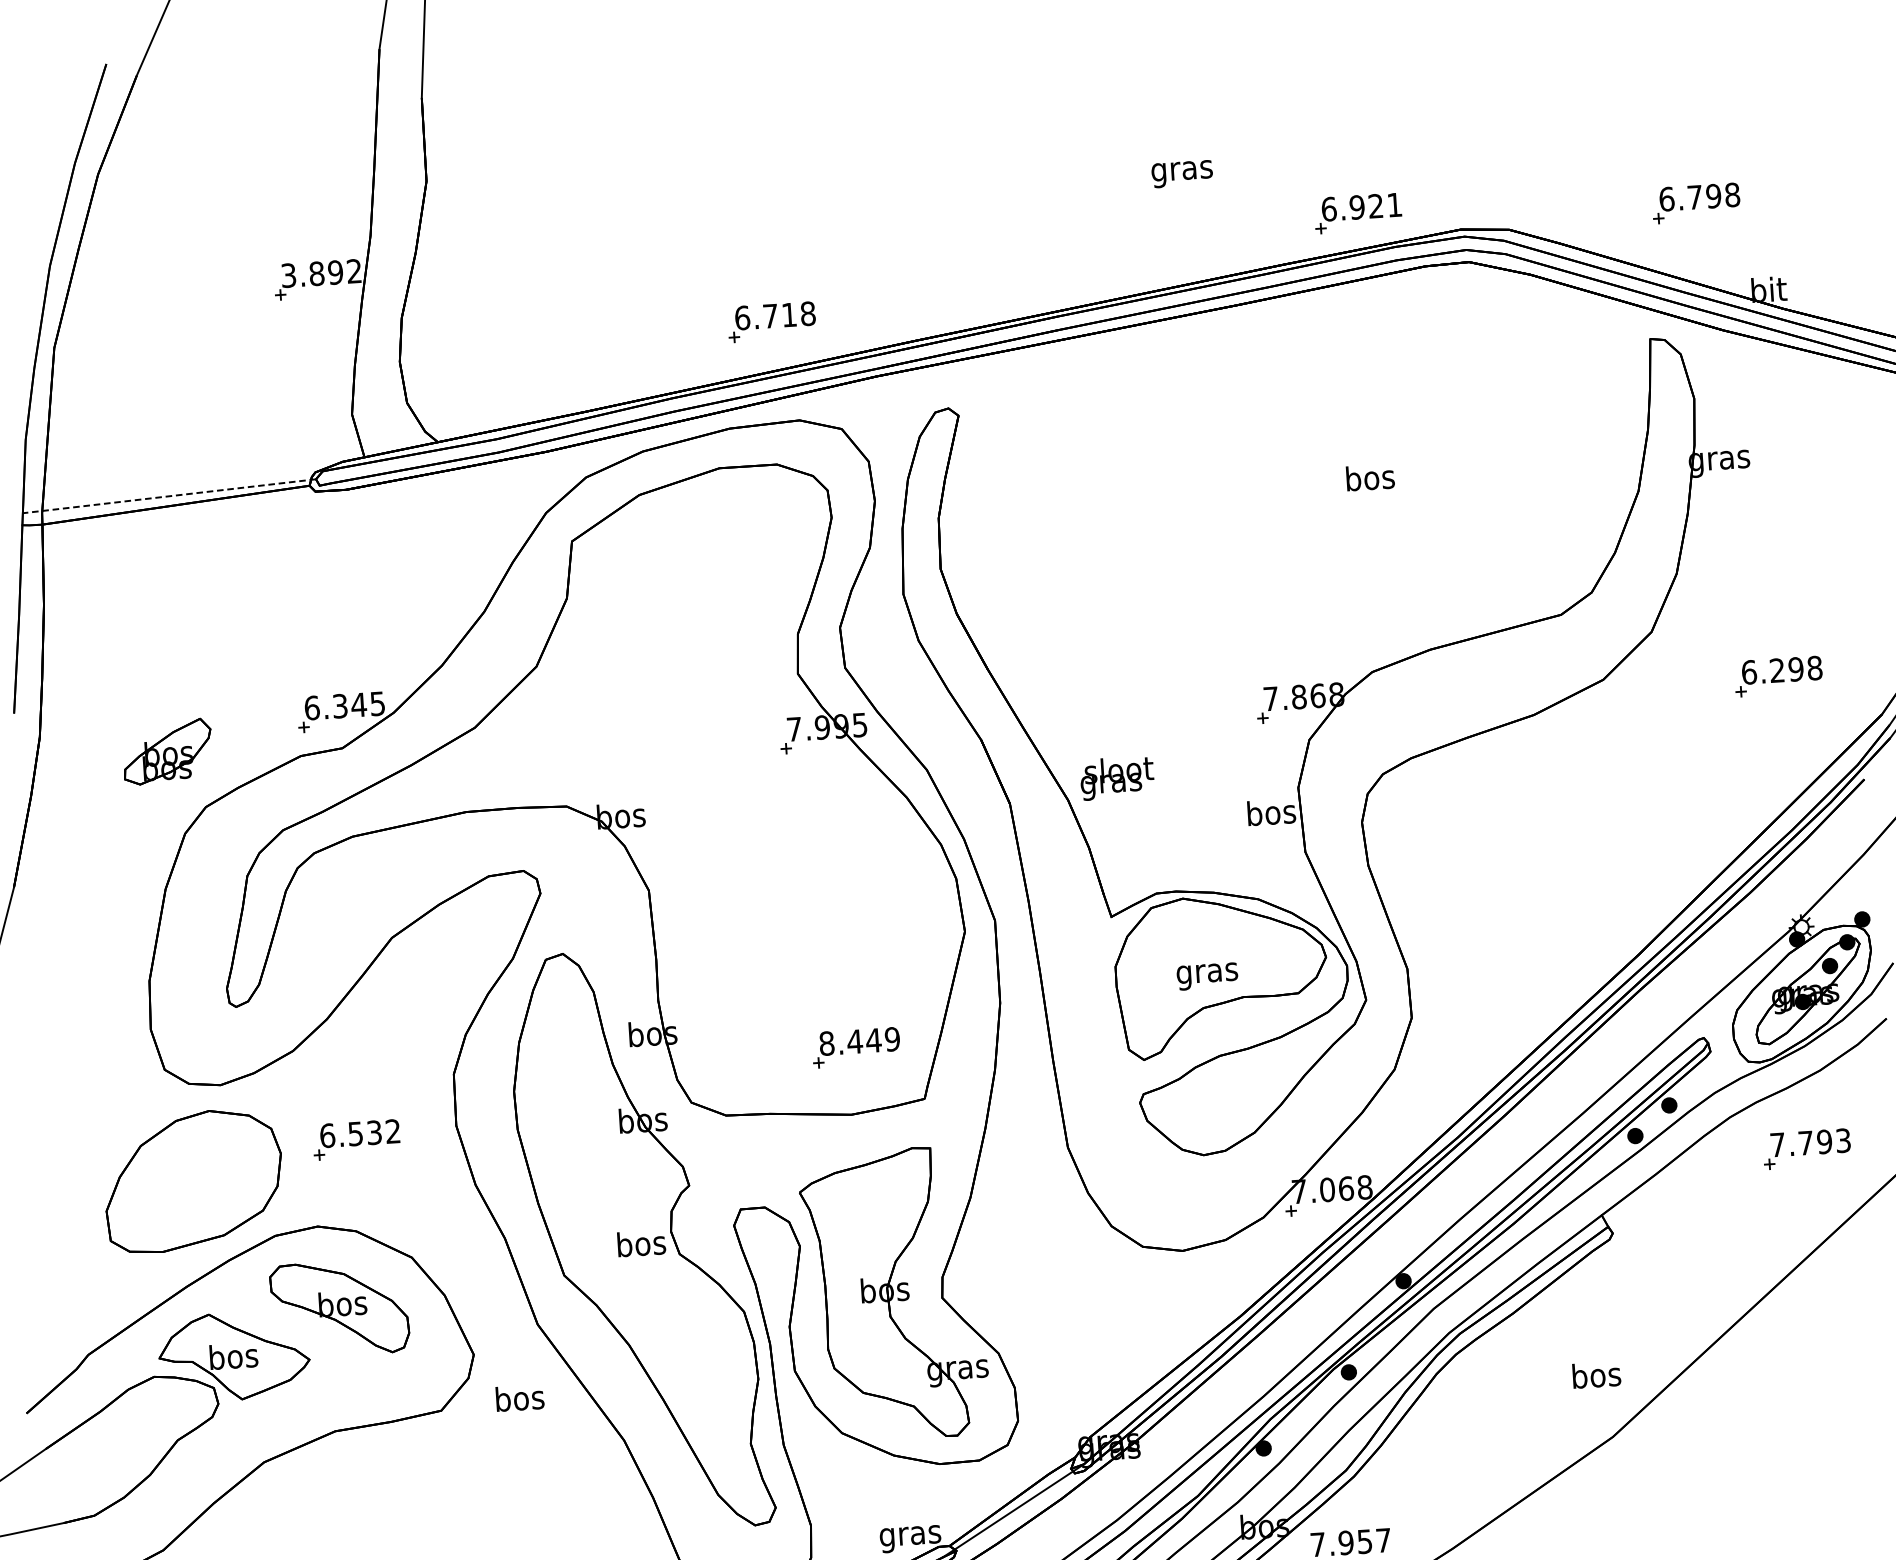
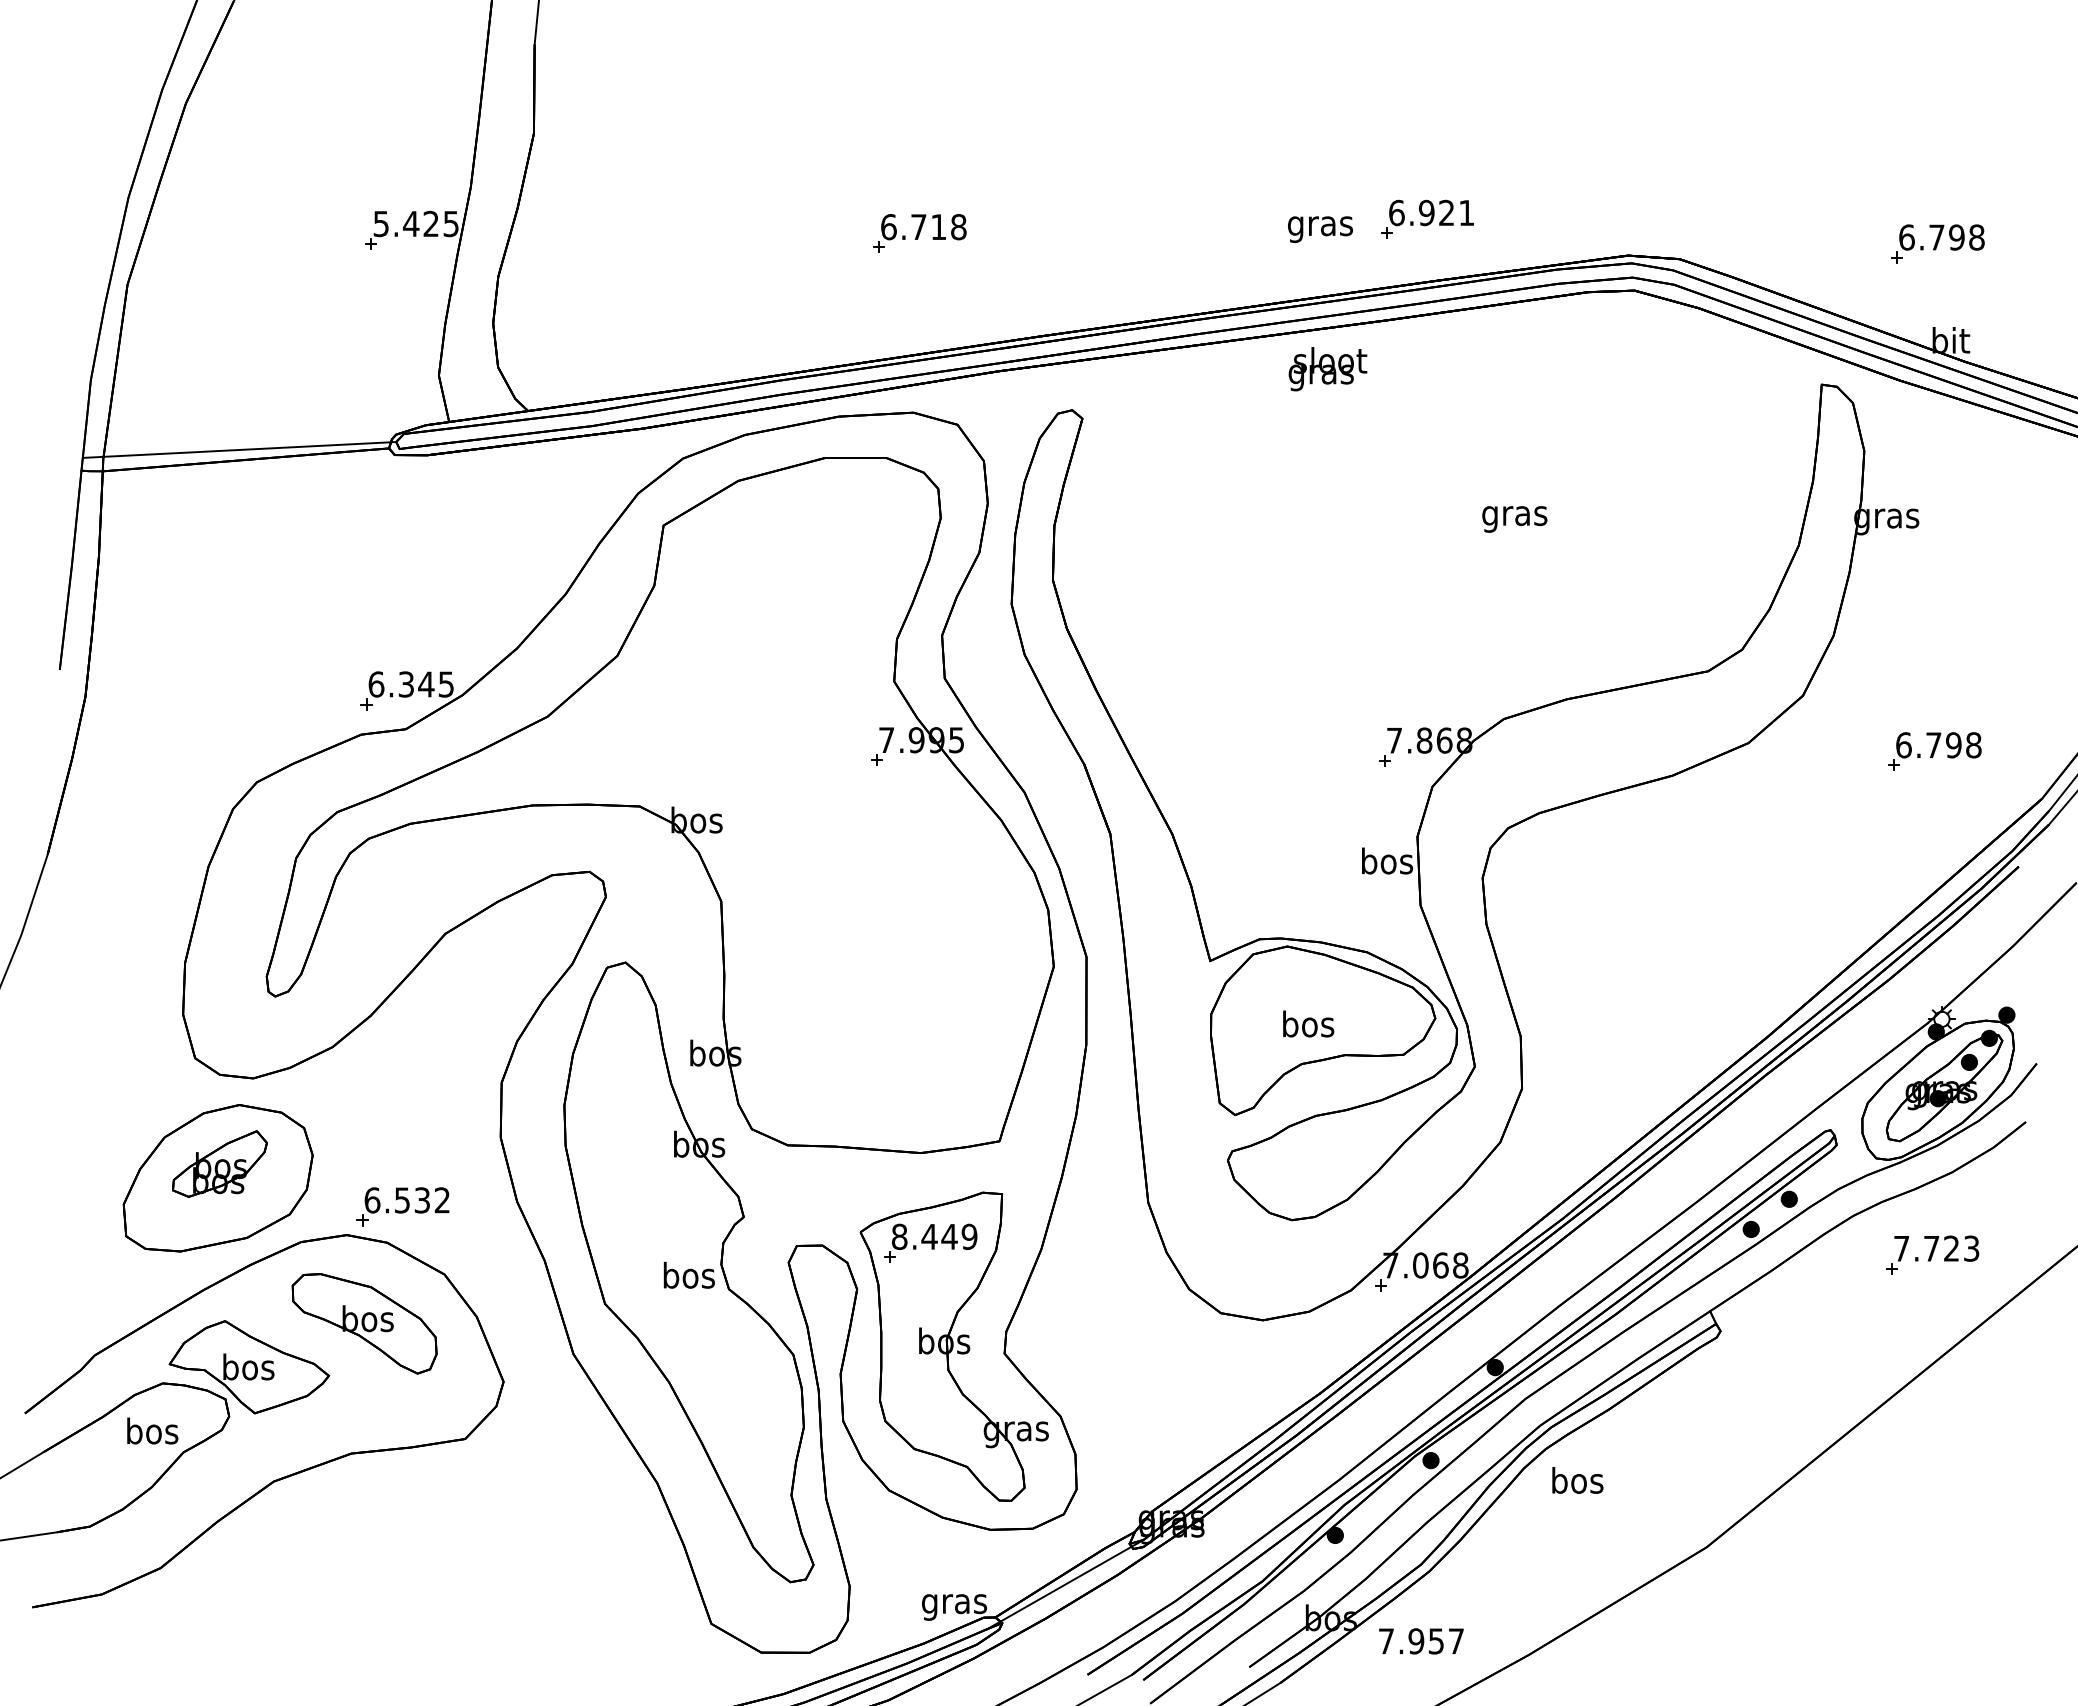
text: (1182, 174) -> (1320, 229), moved
part: (1695, 202) -> (1937, 243), moved
part: (1358, 212) -> (1427, 218), moved
text: (321, 273) -> (416, 223), 3.892 -> 5.425
part: (771, 322) -> (919, 233), moved
text: (1369, 480) -> (1514, 515), bos -> gras
line: (169, 495) -> (239, 449), dashed -> solid
text: (1777, 669) -> (1933, 744), 6.298 -> 6.798
part: (167, 751) -> (219, 1163), moved
text: (1116, 778) -> (1327, 369), moved
text: (1206, 973) -> (1307, 1027), gras -> bos
part: (856, 1046) -> (930, 1242), moved
part: (356, 1139) -> (402, 1206), moved
text: (1824, 1141) -> (1951, 1248), 7.793 -> 7.723
text: (1596, 1375) -> (1577, 1480), moved
text: (519, 1397) -> (152, 1430), moved

